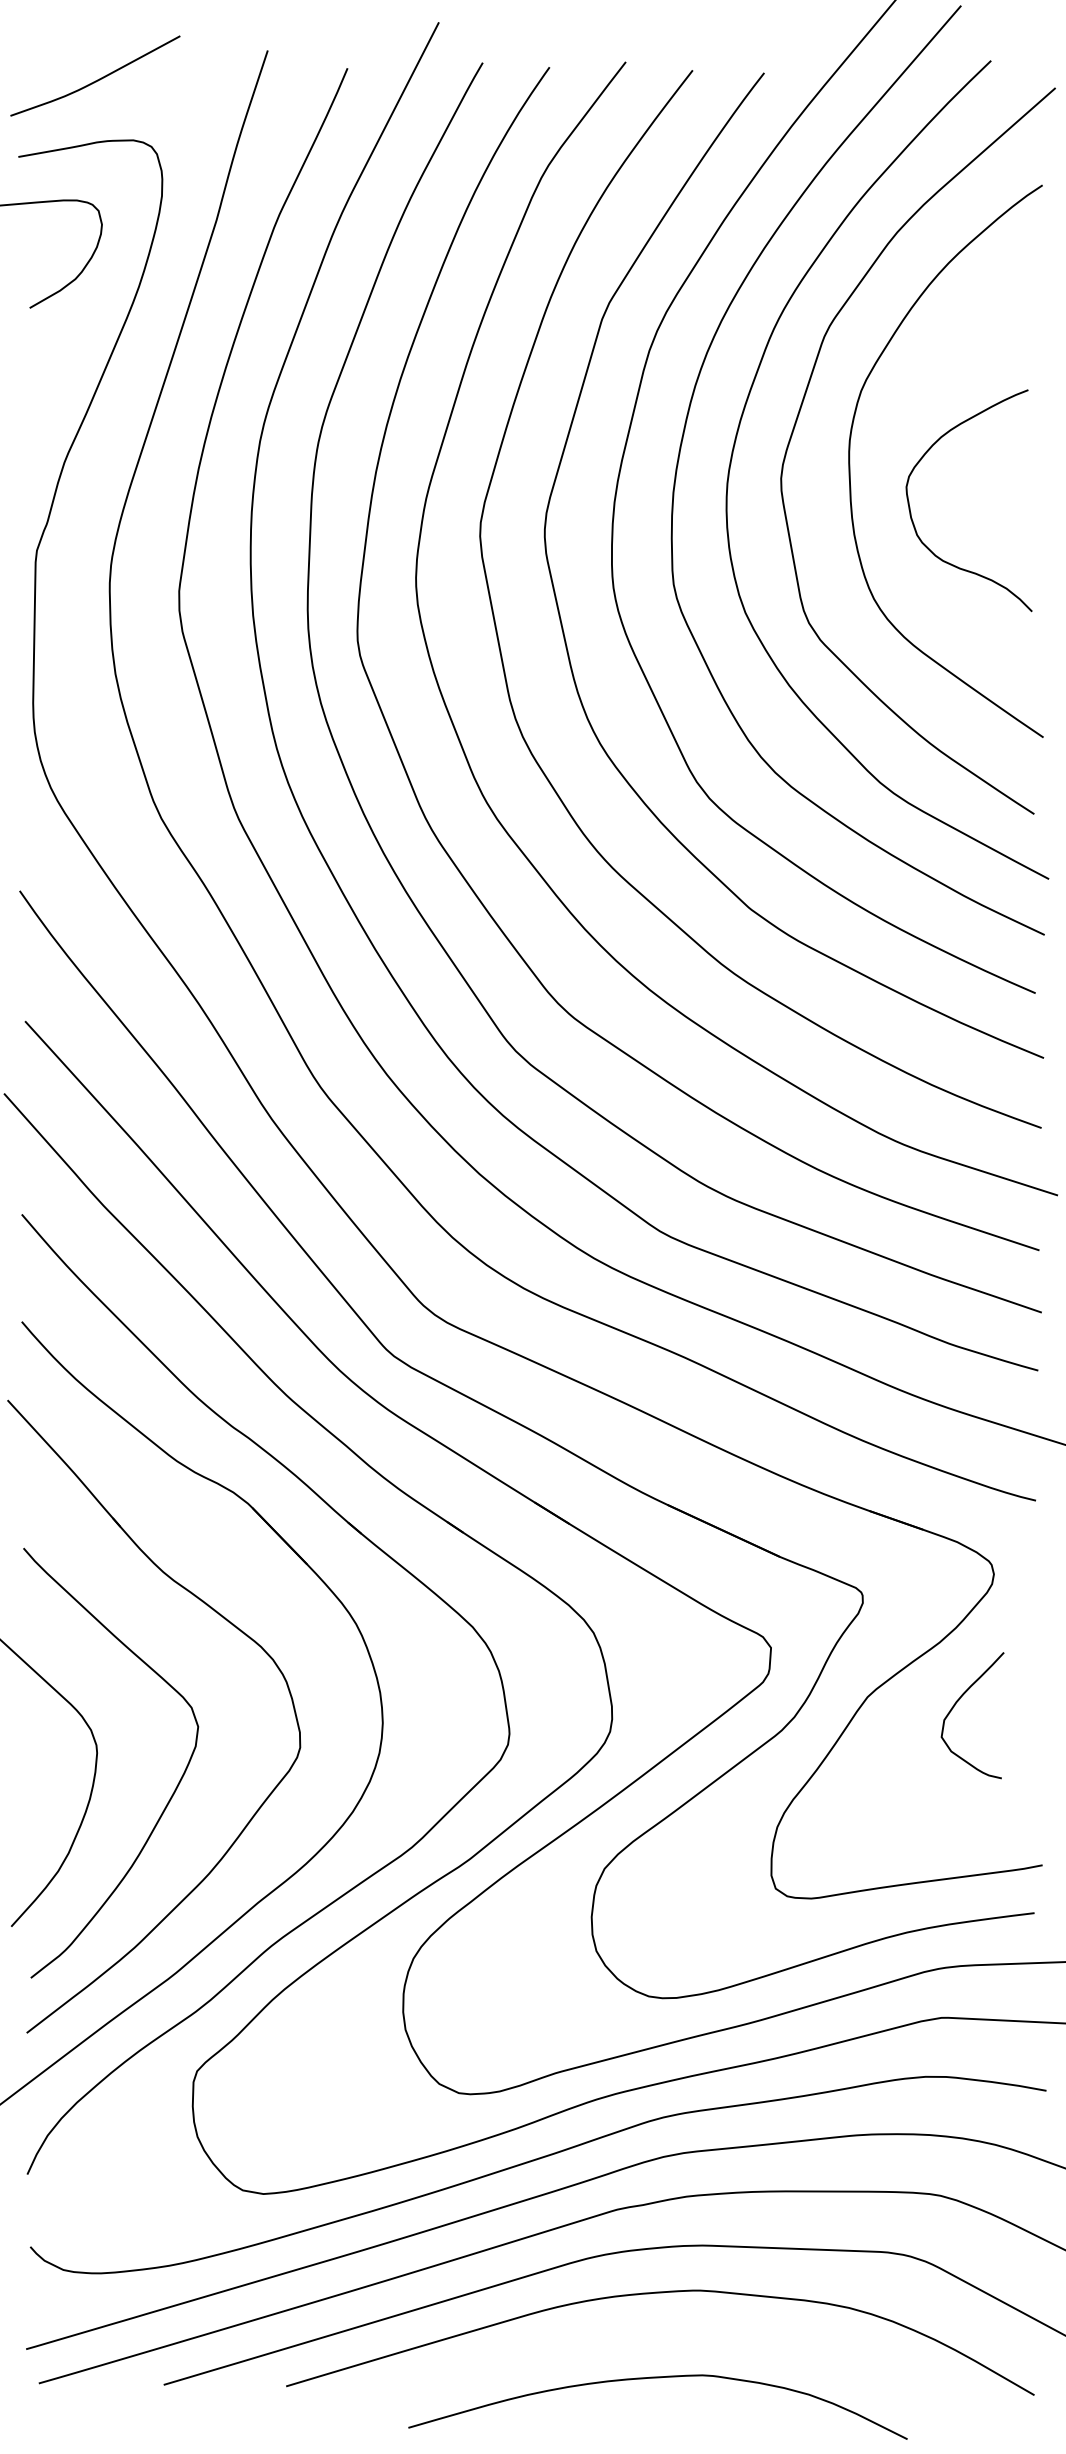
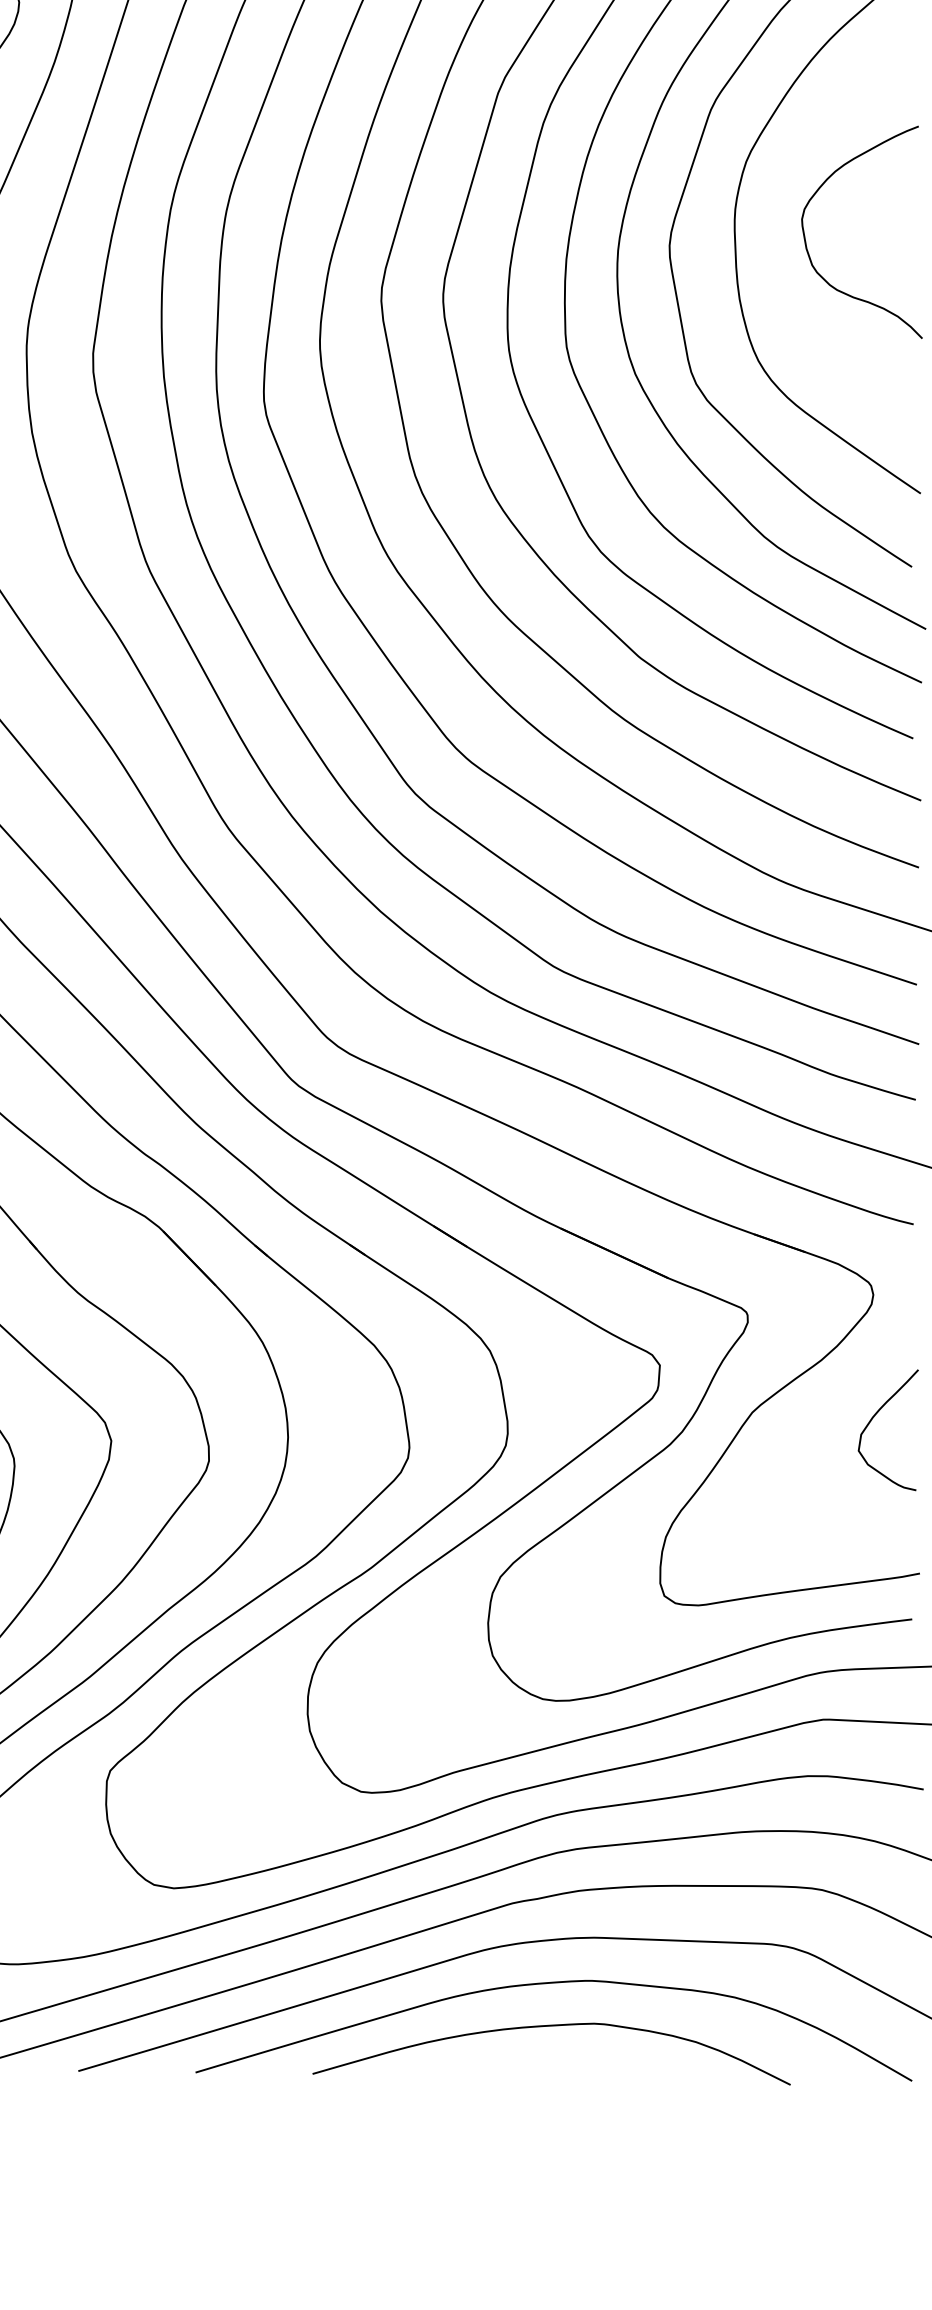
curve: (911, 512) -> (806, 243), moved
curve: (956, 1704) -> (872, 1419), moved
curve: (657, 2378) -> (551, 2026), moved

